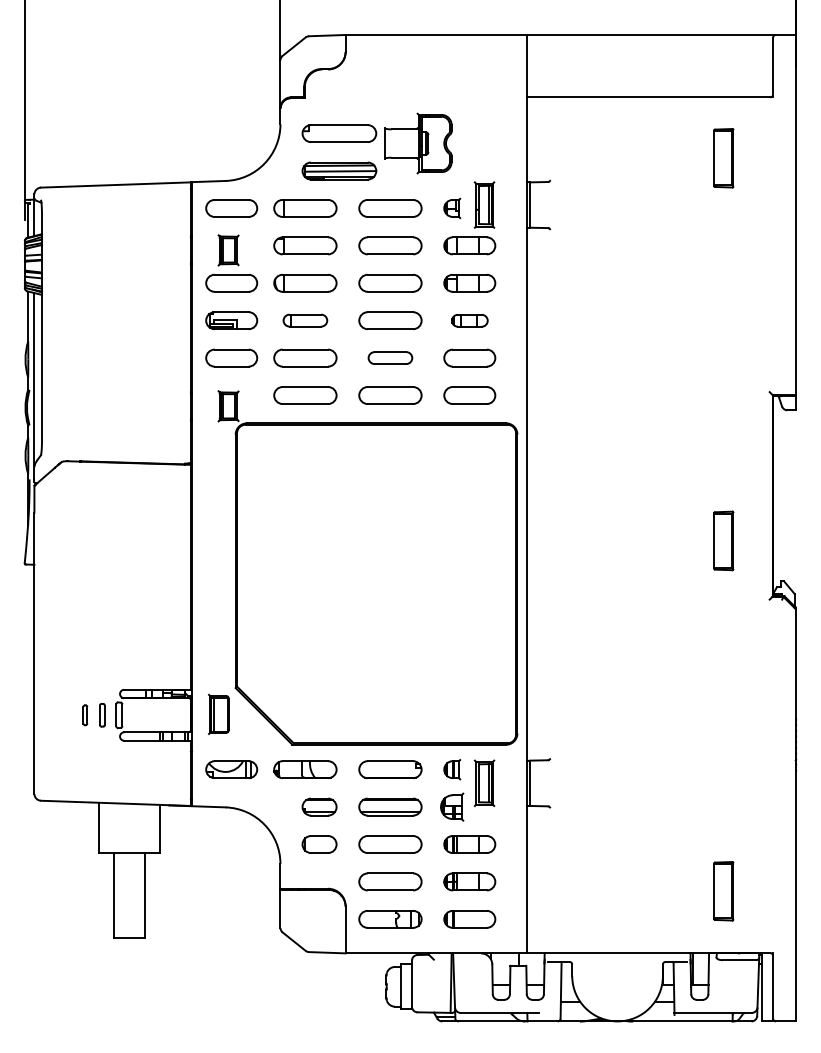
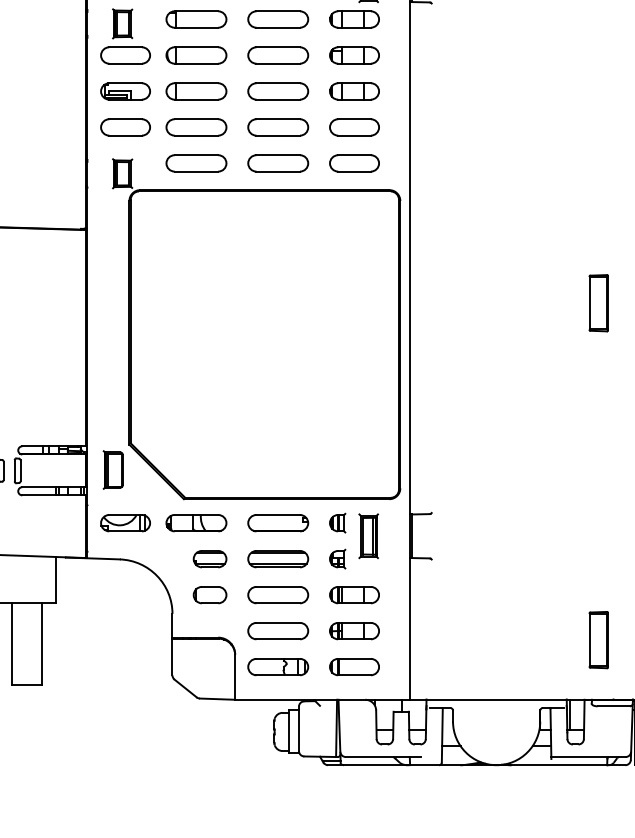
part: (305, 320) -> (196, 91), size x1.43
part: (469, 320) -> (354, 91), size x1.43
part: (390, 357) -> (278, 126), size x1.43
part: (452, 806) -> (337, 558), size x0.71

